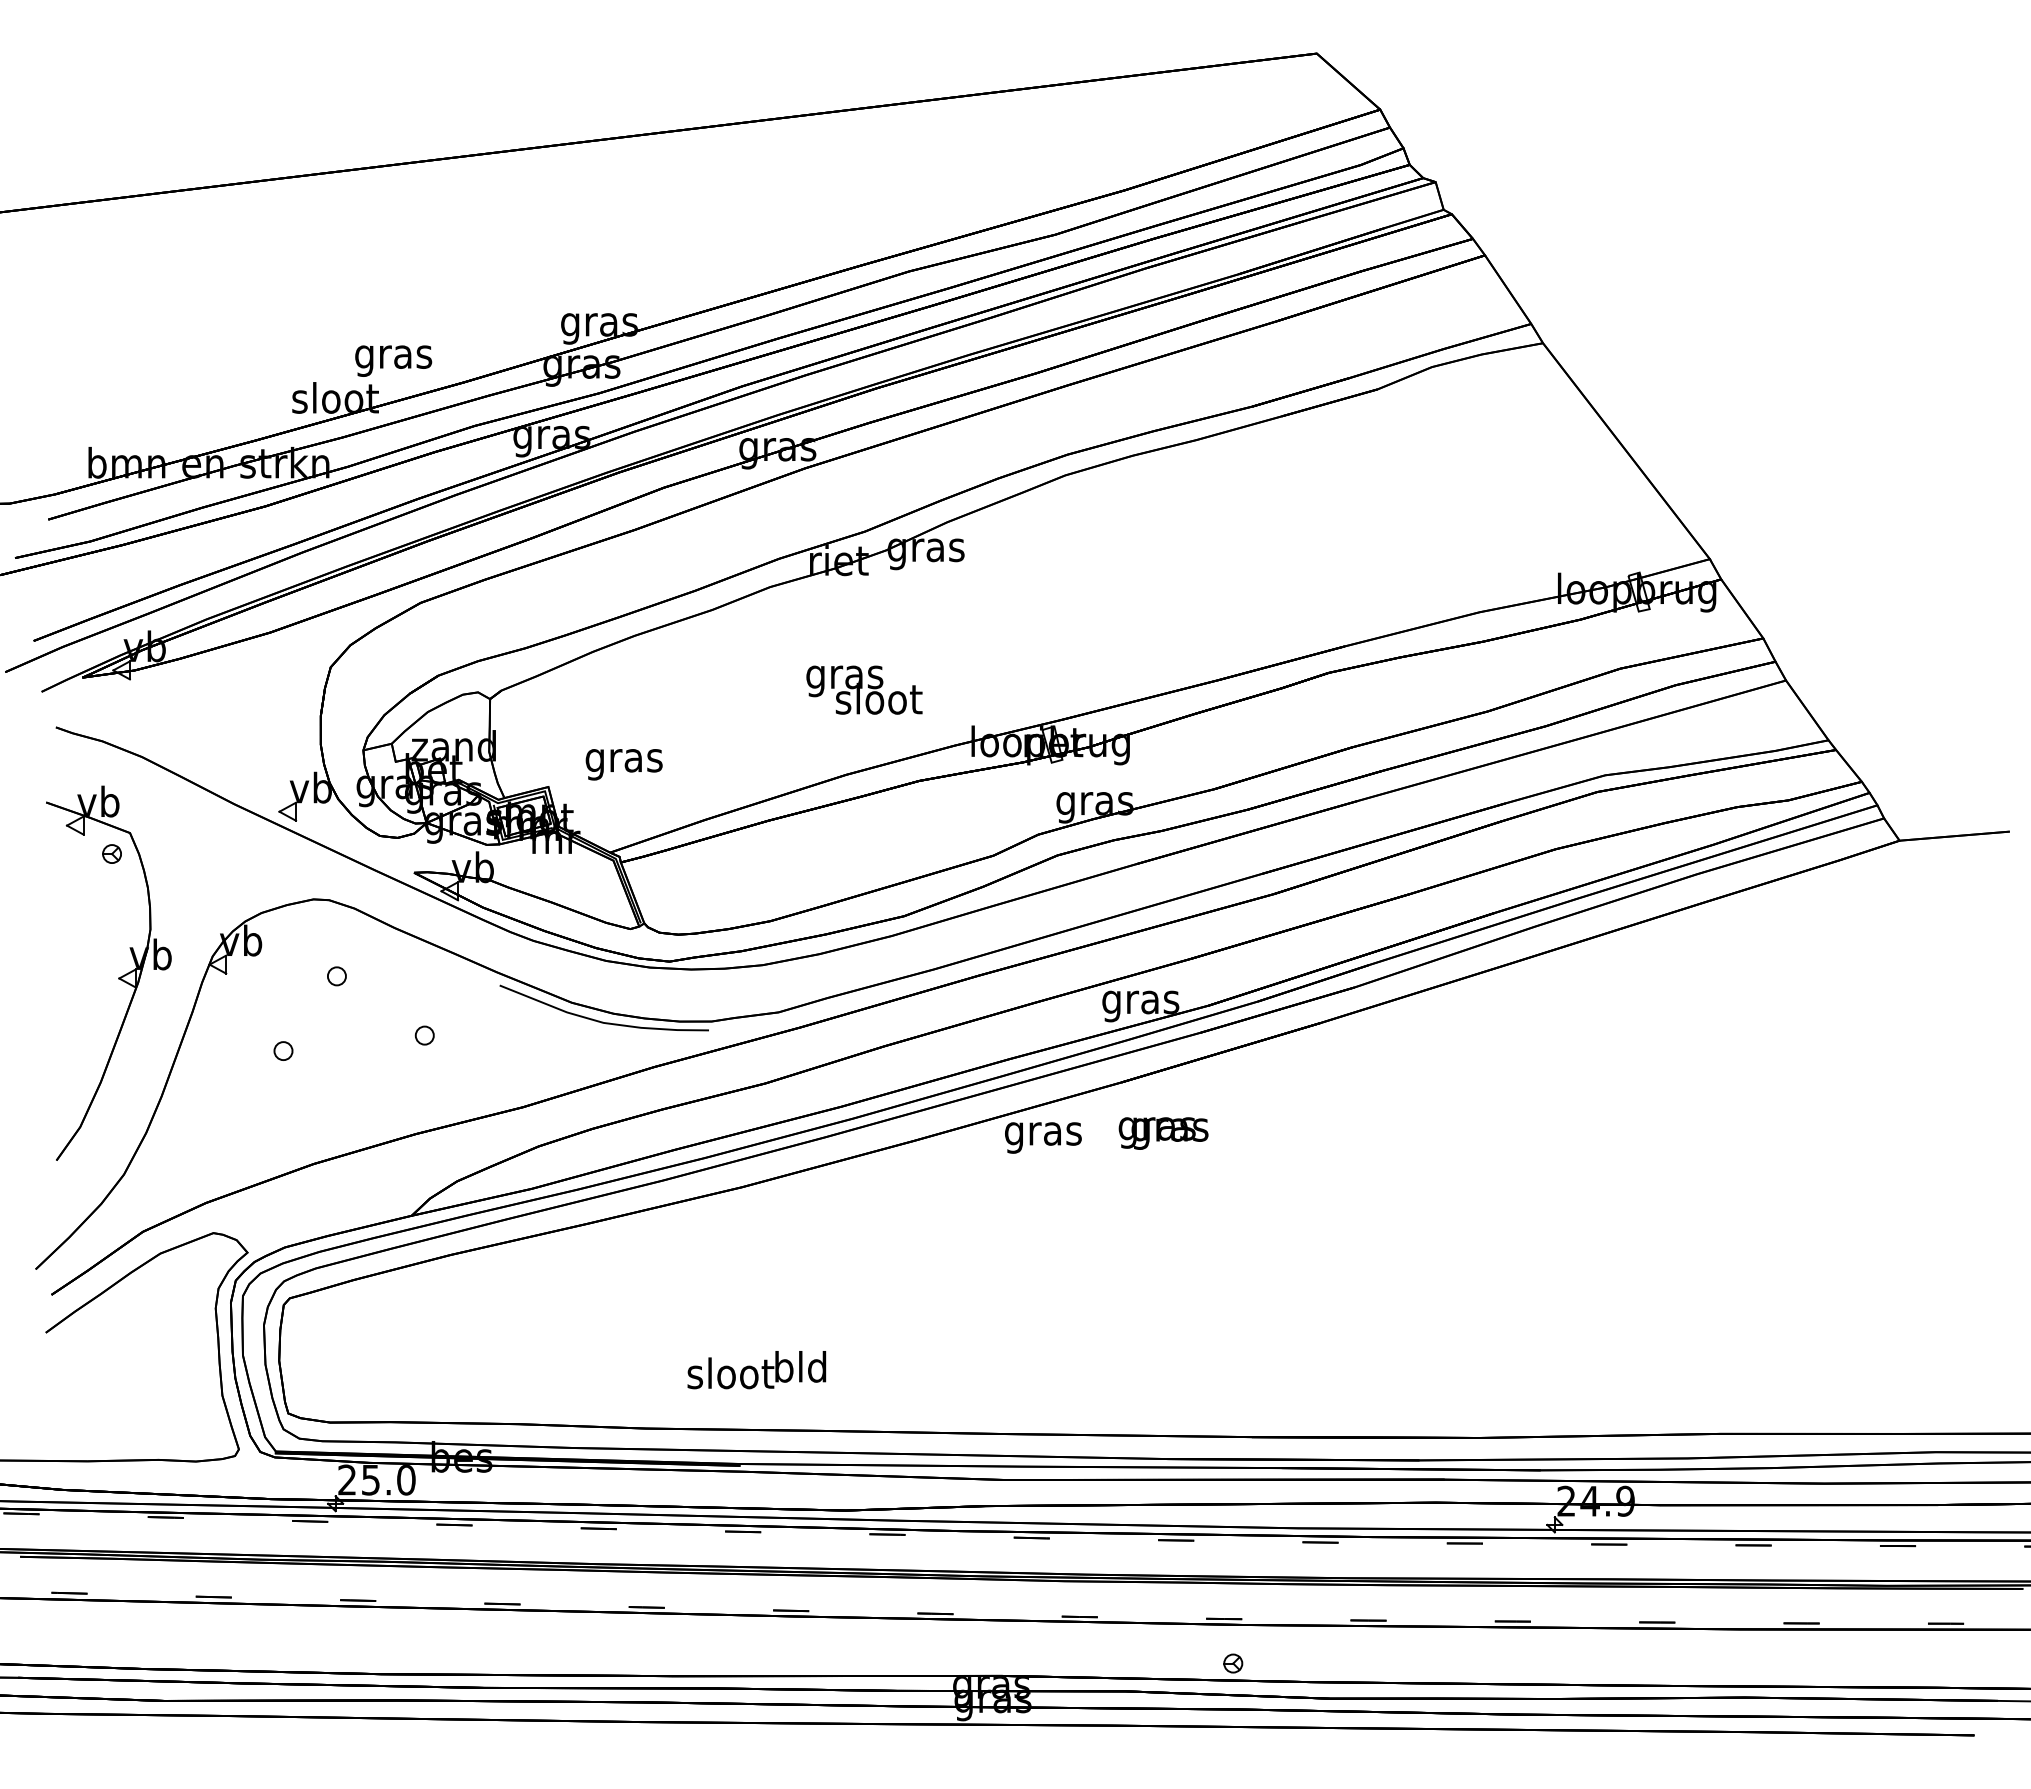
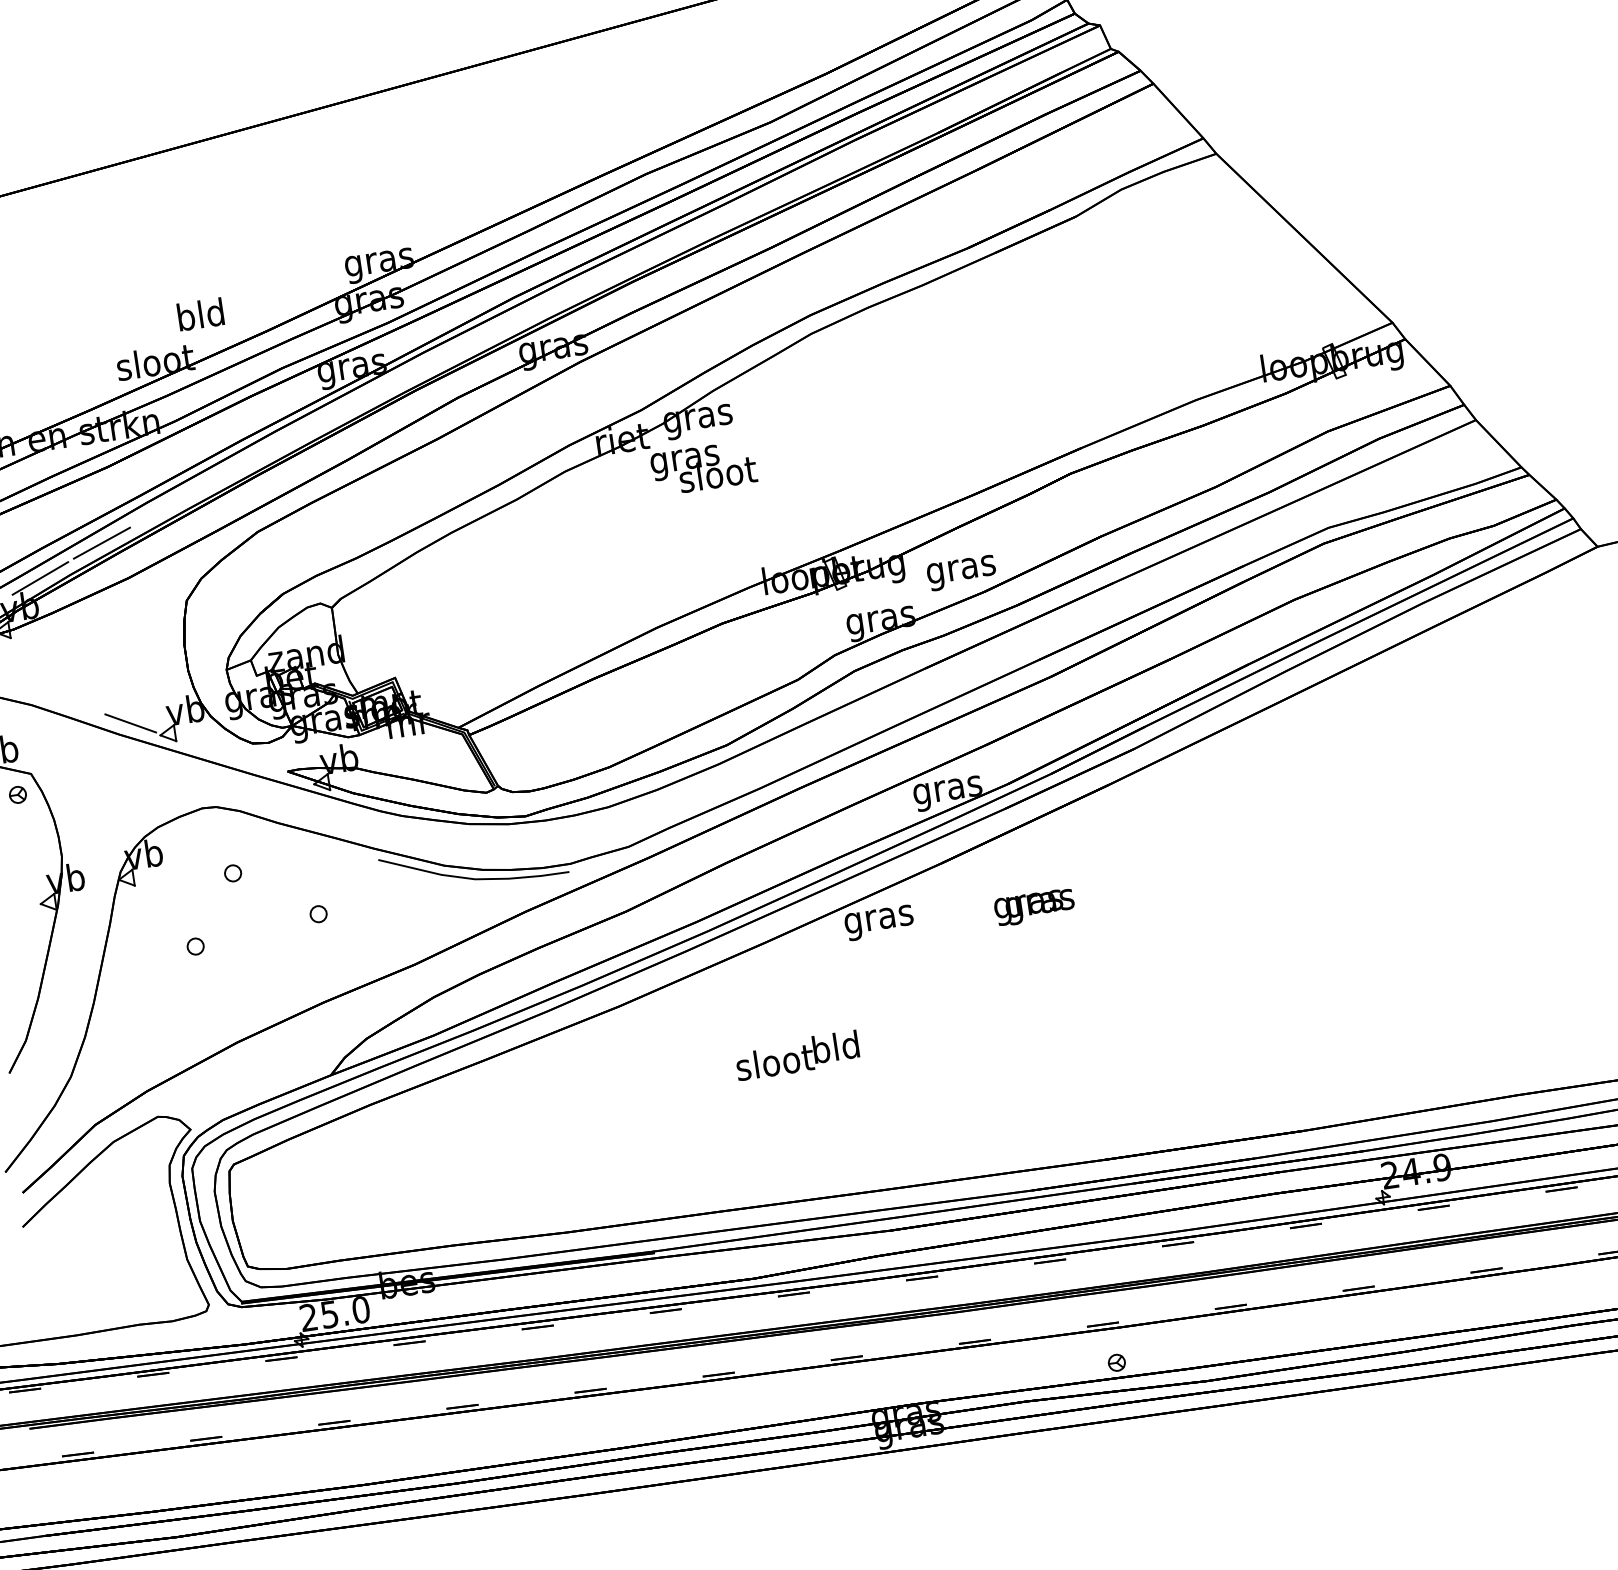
text: (393, 356) -> (201, 317), gras -> bld
line: (246, 589) -> (101, 543), added
line: (172, 618) -> (40, 578), added
text: (864, 689) -> (703, 467), moved
text: (623, 764) -> (961, 572), moved
line: (248, 793) -> (130, 723), added
text: (1163, 1133) -> (1034, 907), moved
text: (756, 1370) -> (797, 1056), moved

